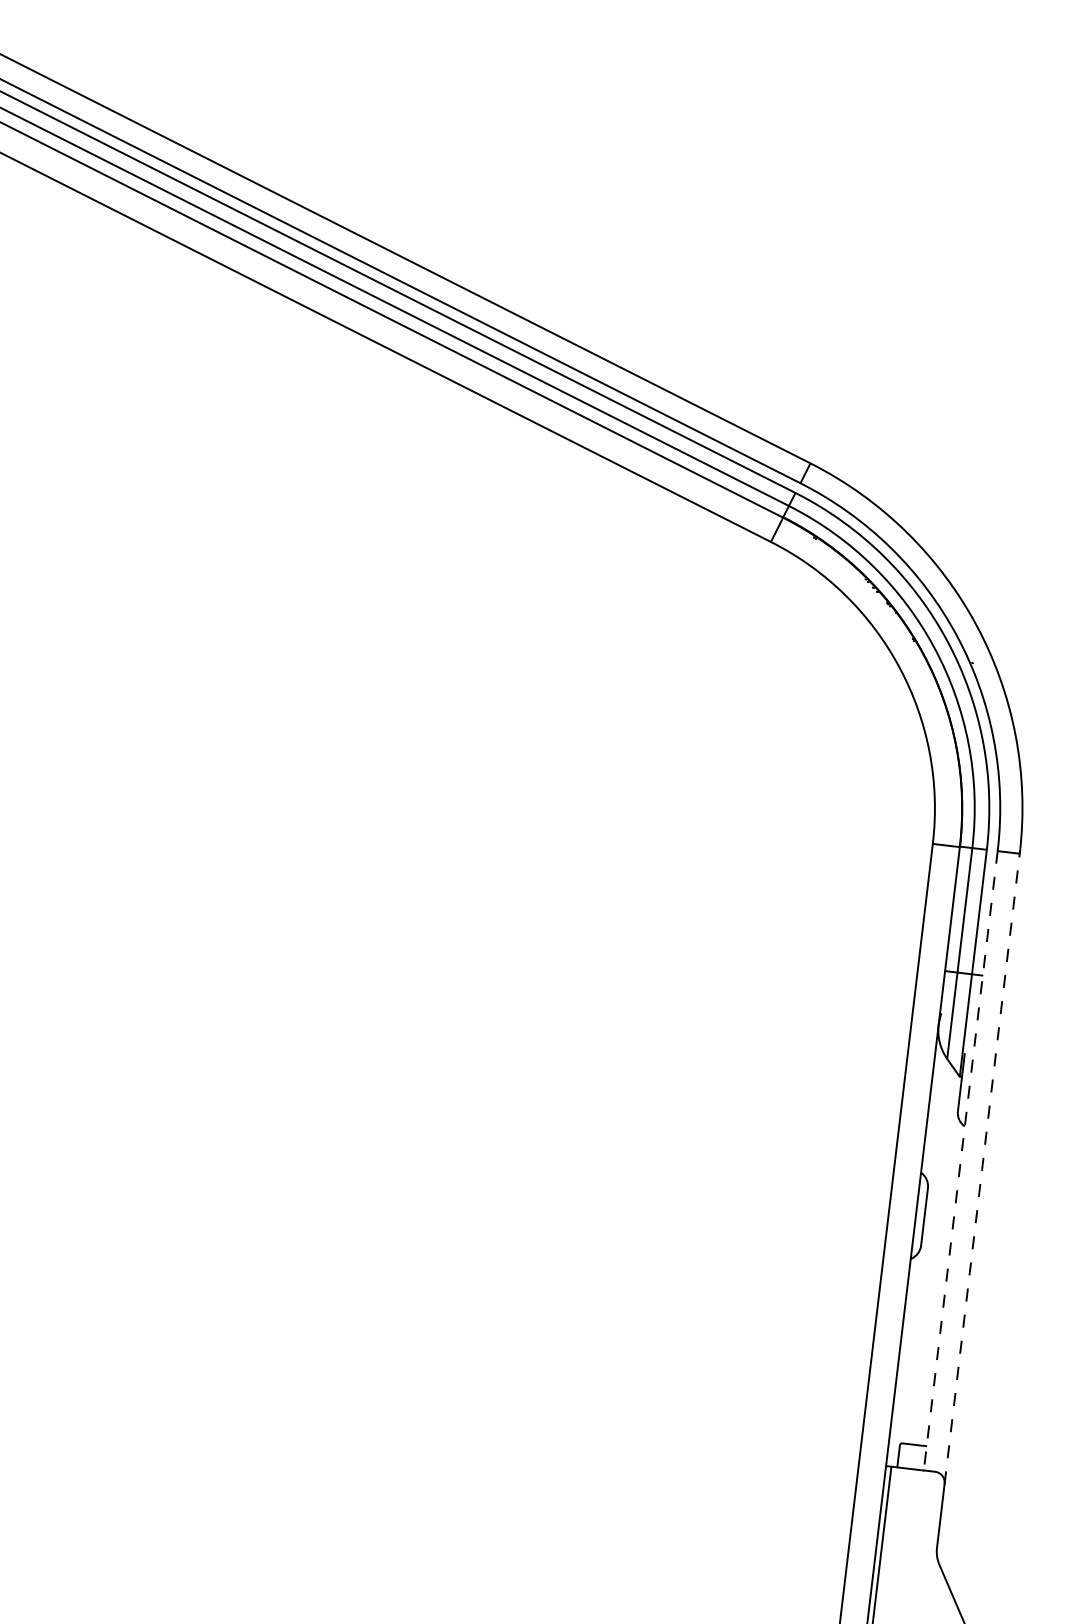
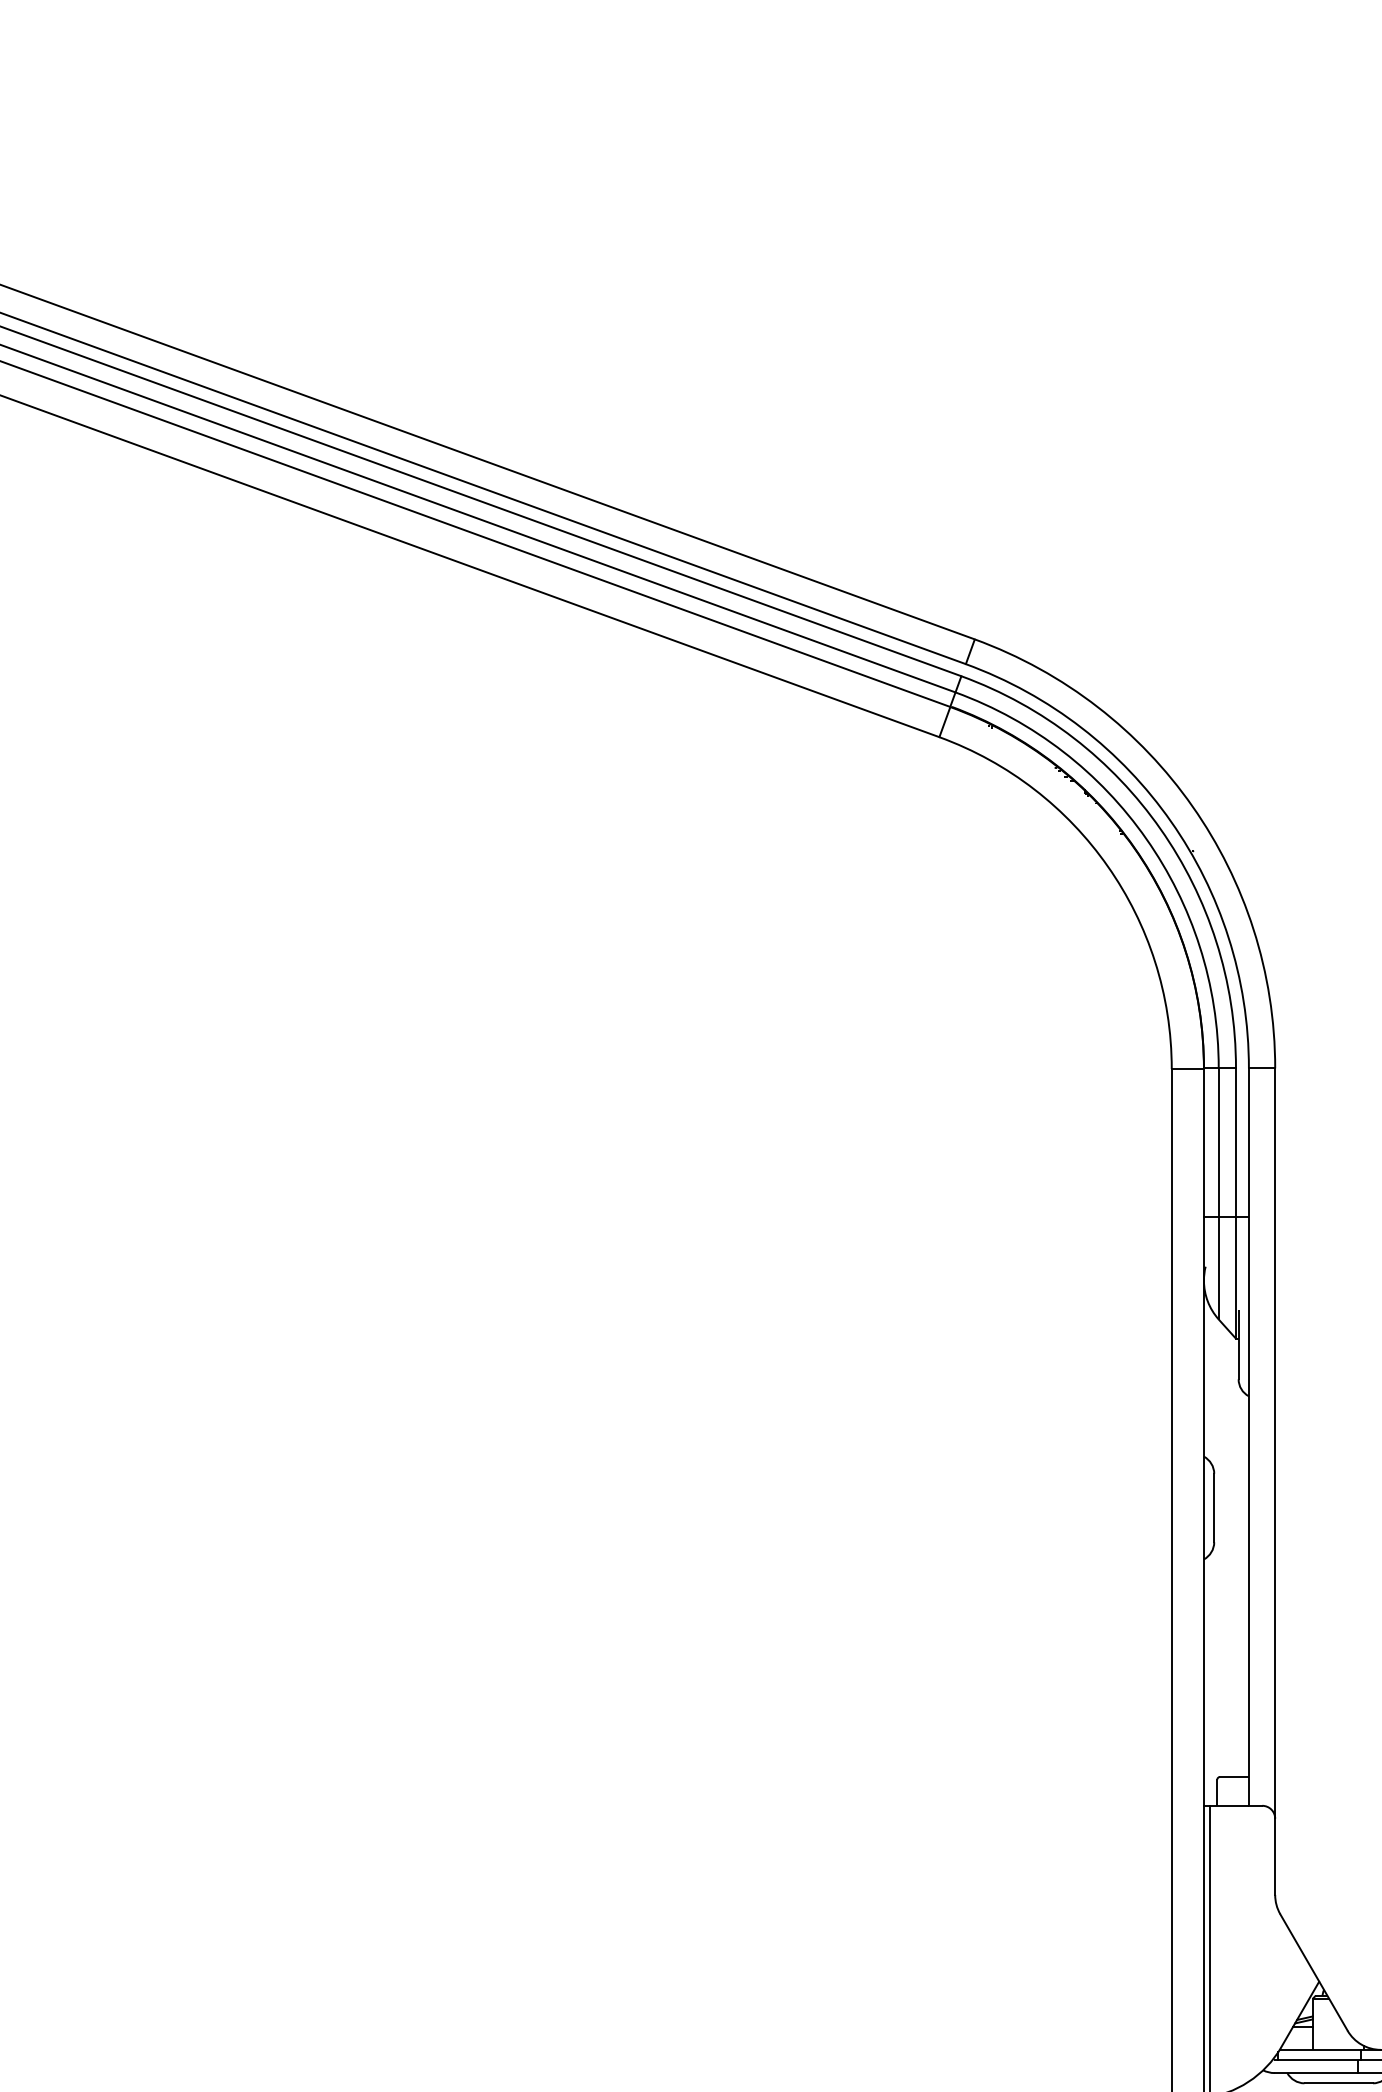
line: (960, 1161) -> (1248, 1437), dashed -> solid
line: (982, 1168) -> (1275, 1443), dashed -> solid

